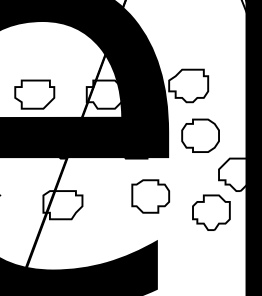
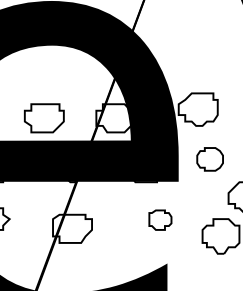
part: (200, 135) -> (210, 159), size x0.7
part: (150, 196) -> (160, 220), size x0.6

